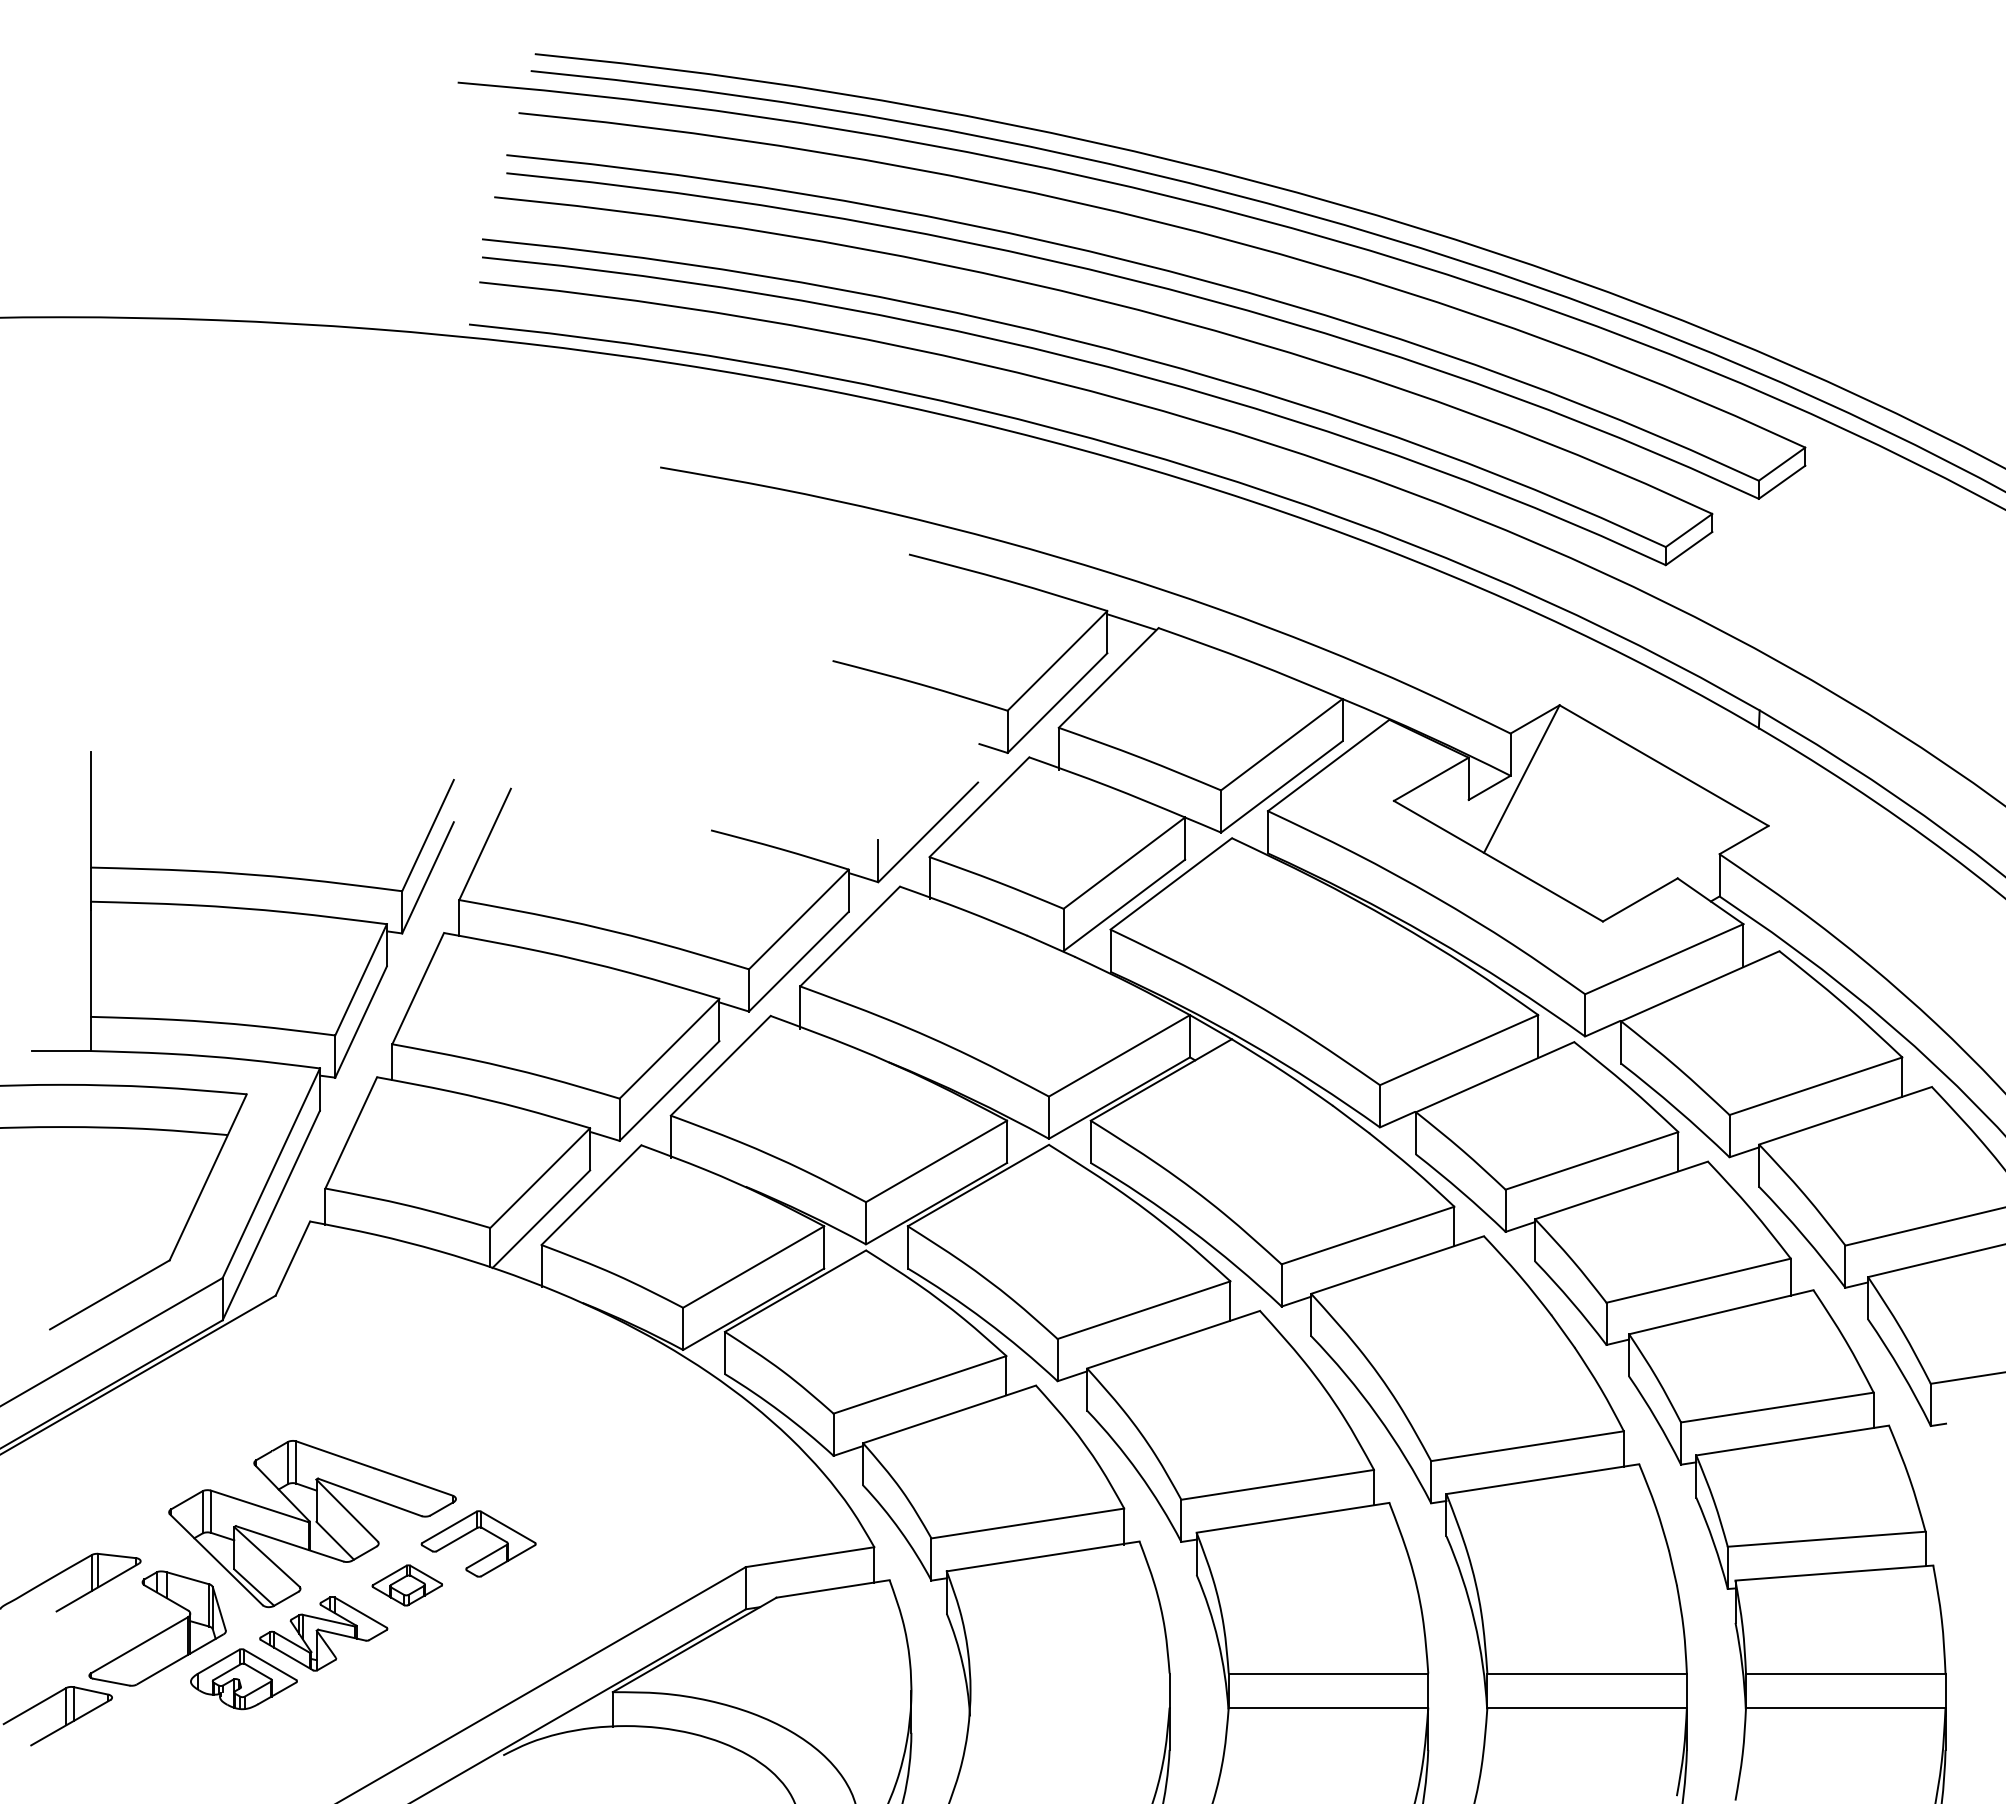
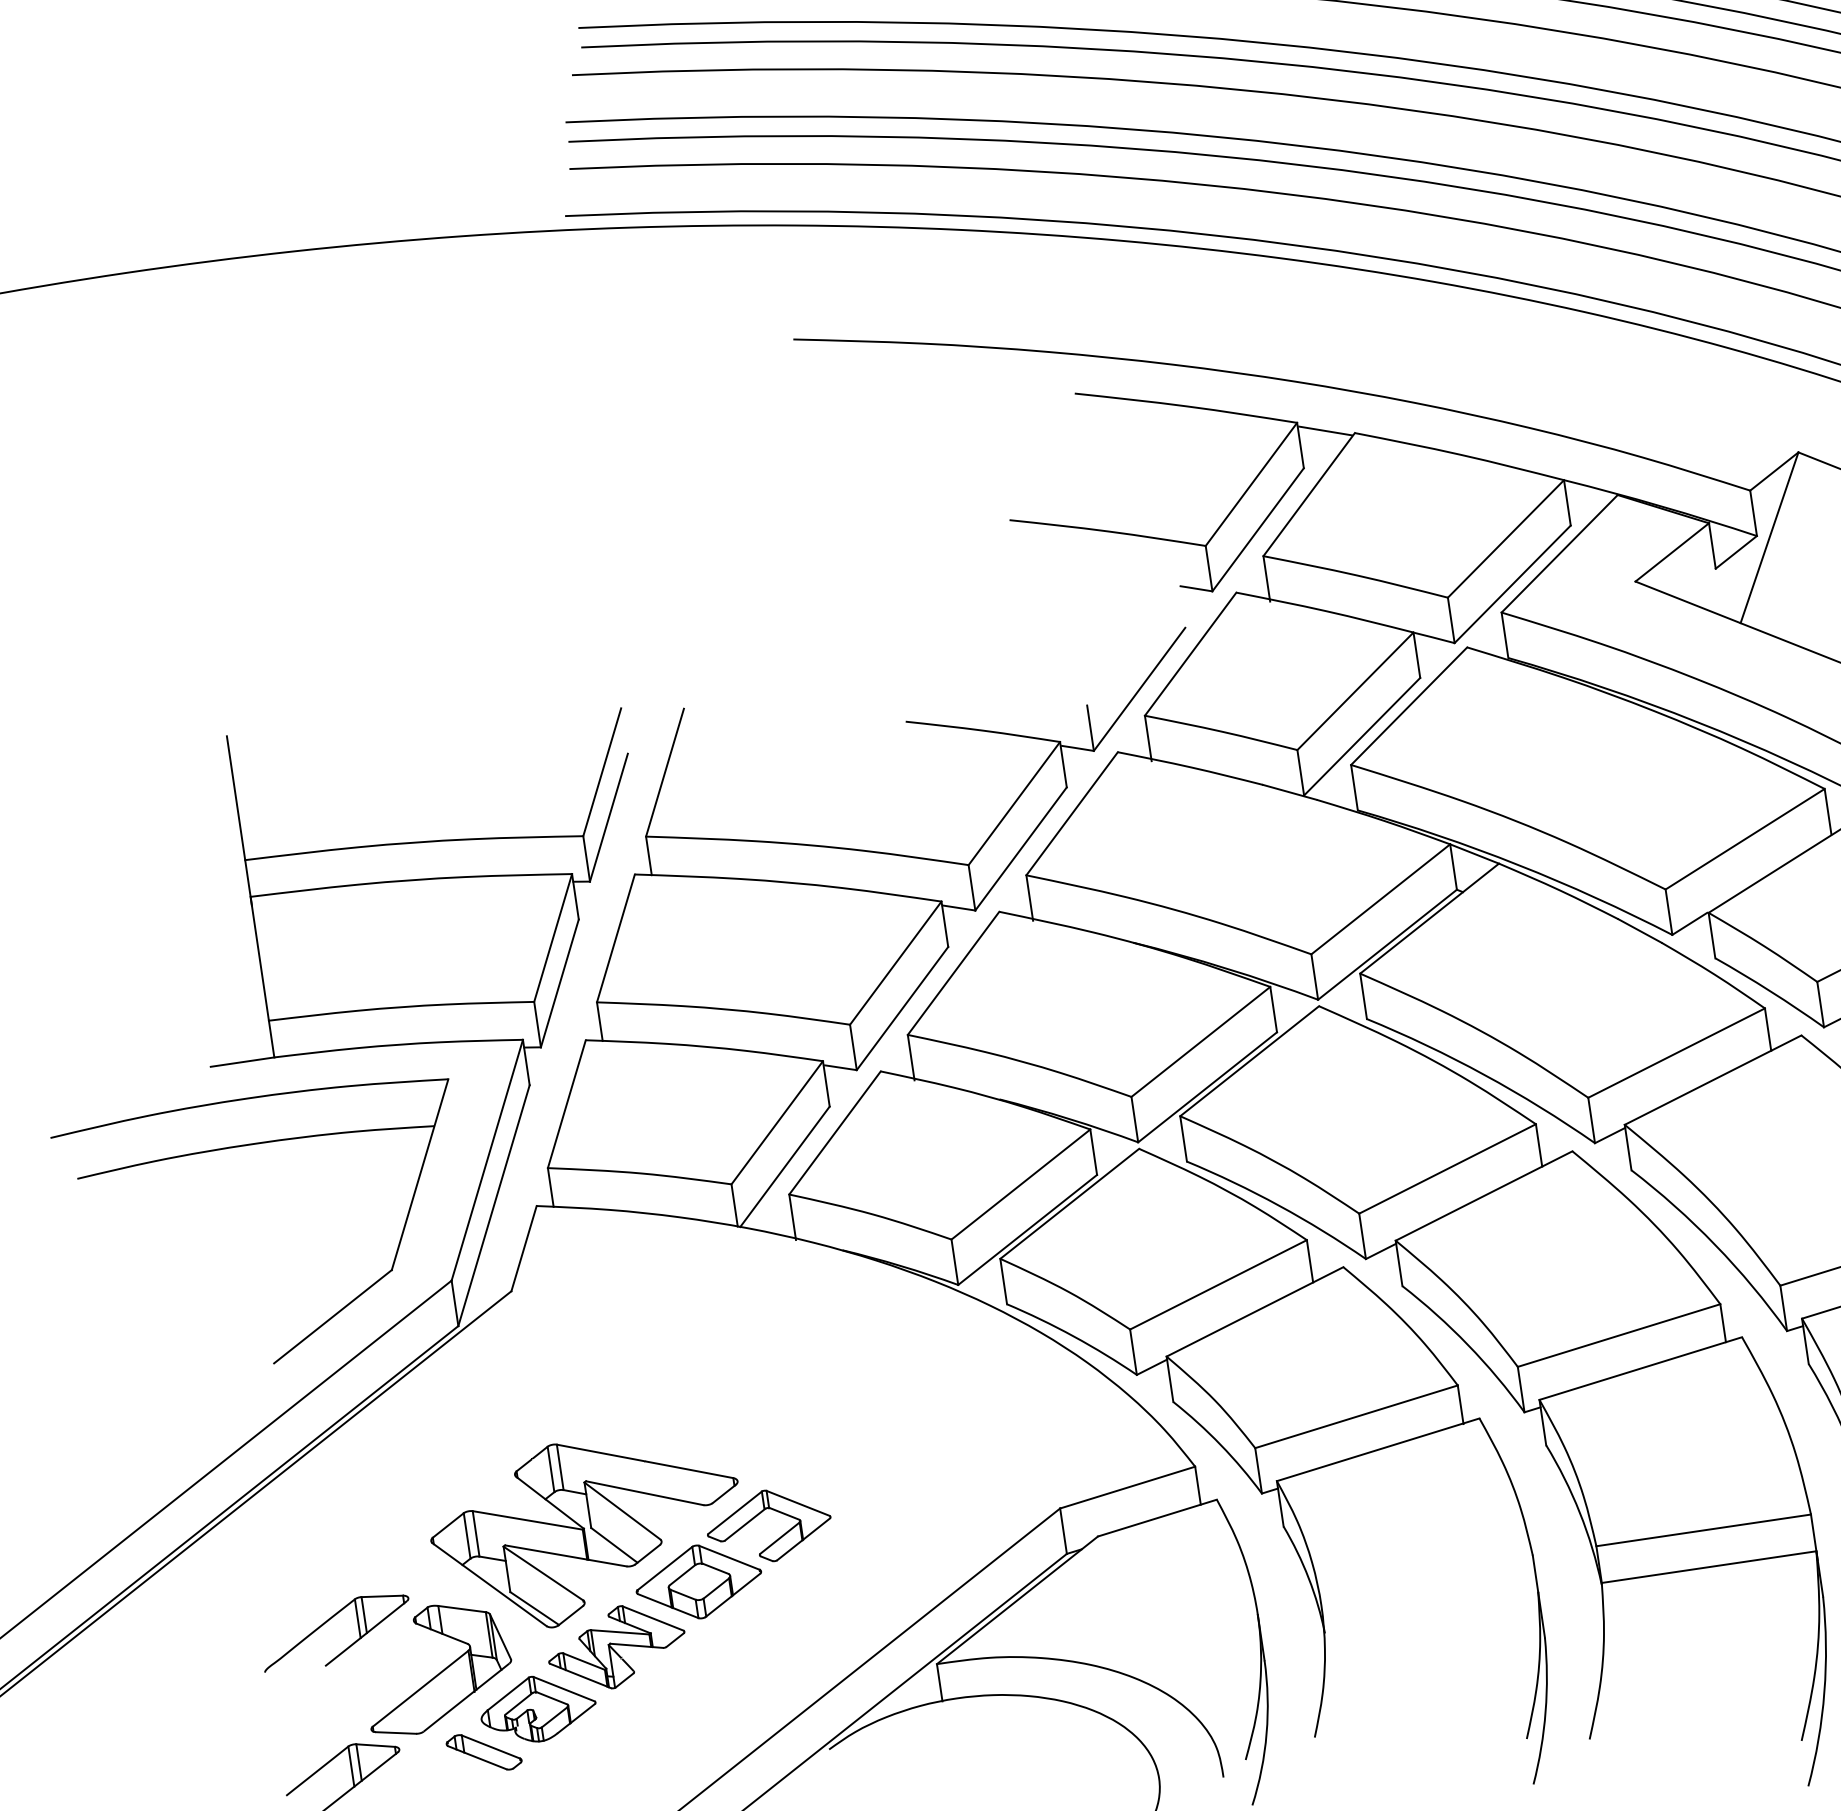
part: (407, 1585) -> (699, 1581), size x1.67
part: (188, 1711) -> (483, 1752), added

